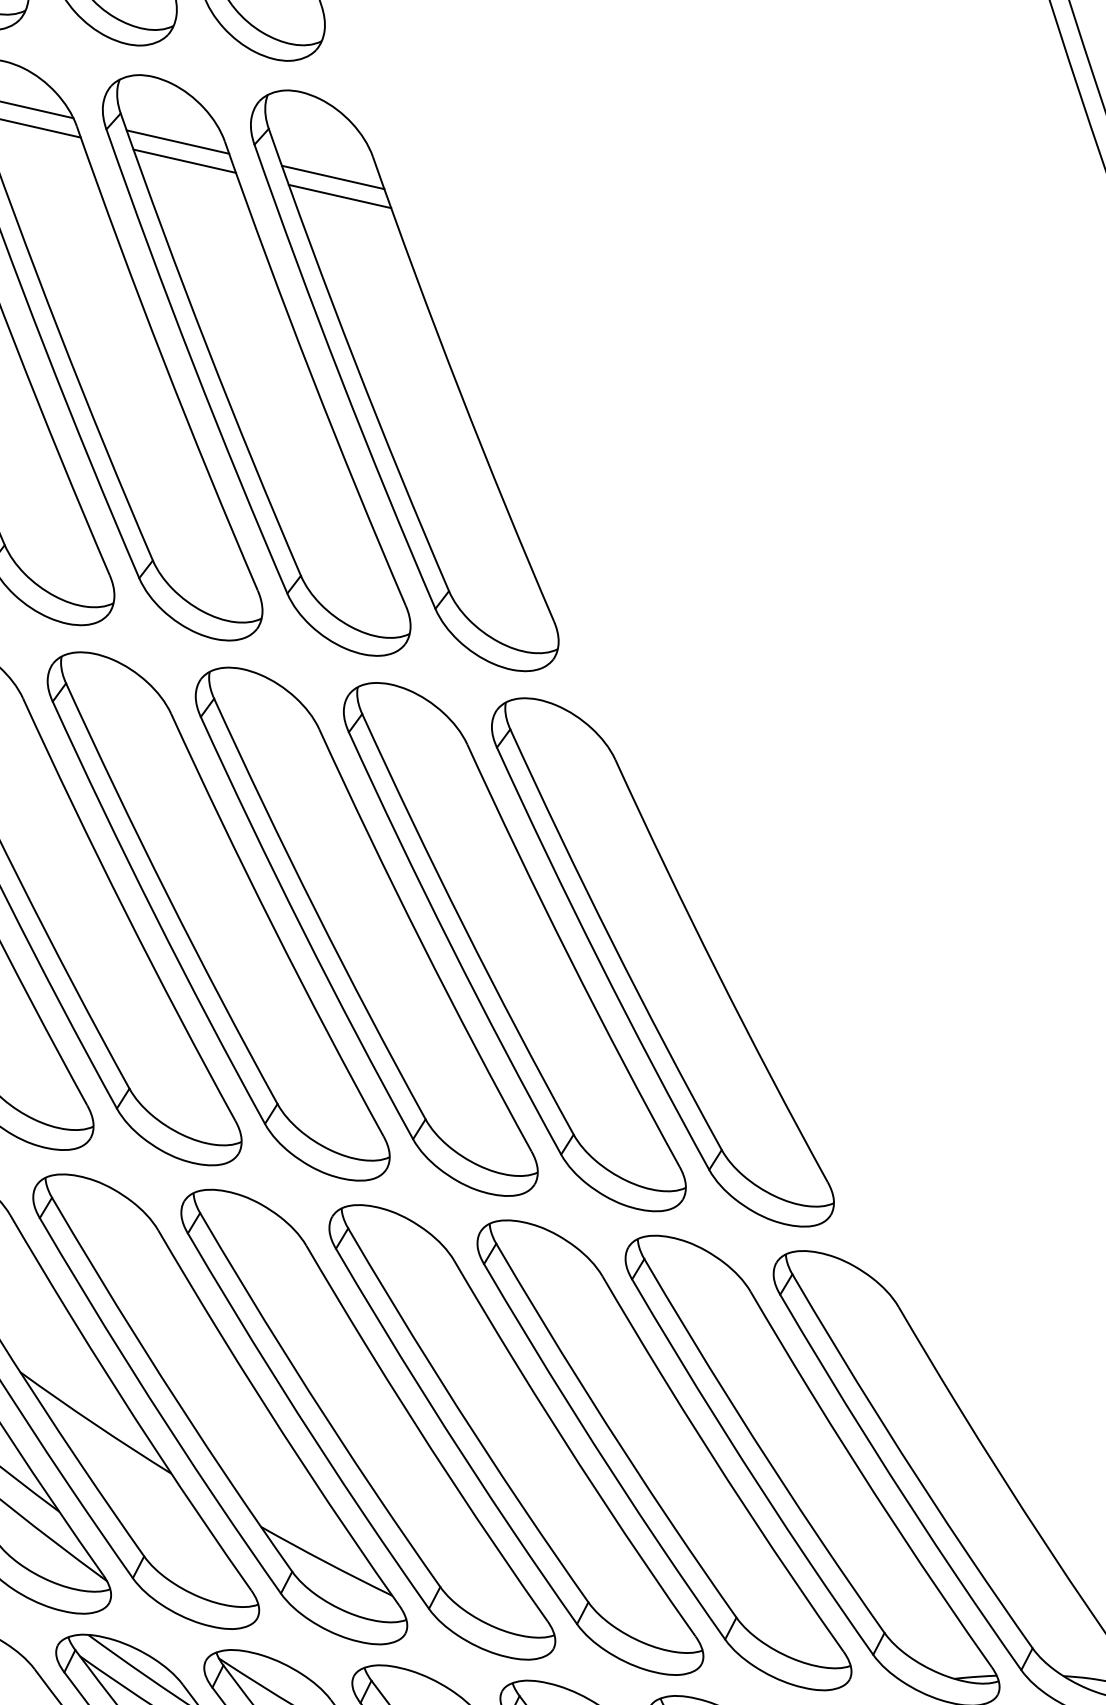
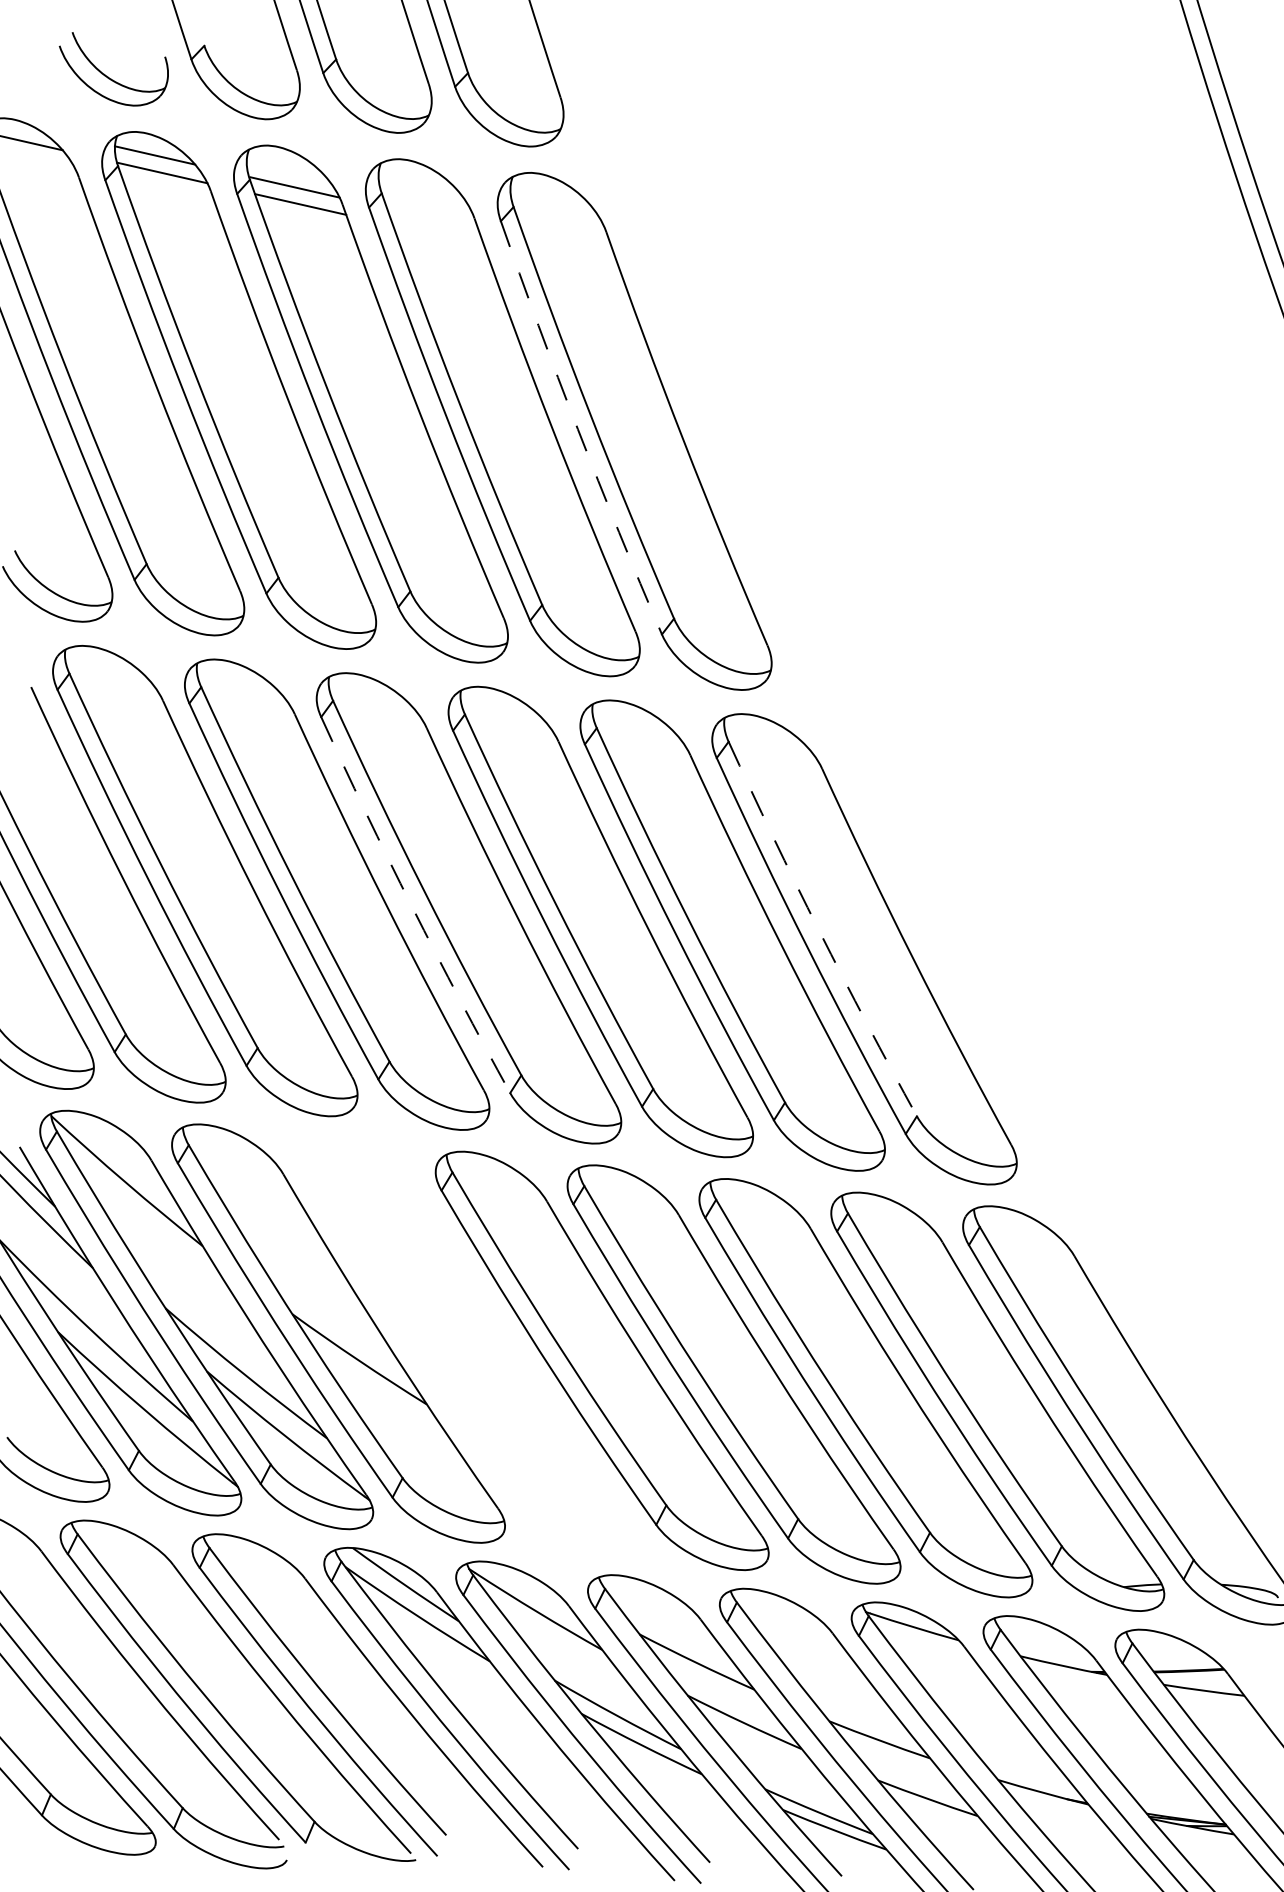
line: (177, 141) -> (432, 218), removed
line: (184, 160) -> (438, 235), removed
line: (332, 176) -> (570, 249), removed
line: (339, 195) -> (576, 266), removed
arc: (340, 378) -> (577, 429), solid -> dashed
arc: (155, 914) -> (412, 906), solid -> dashed
arc: (612, 941) -> (819, 930), solid -> dashed
part: (220, 1409) -> (470, 1347), removed

